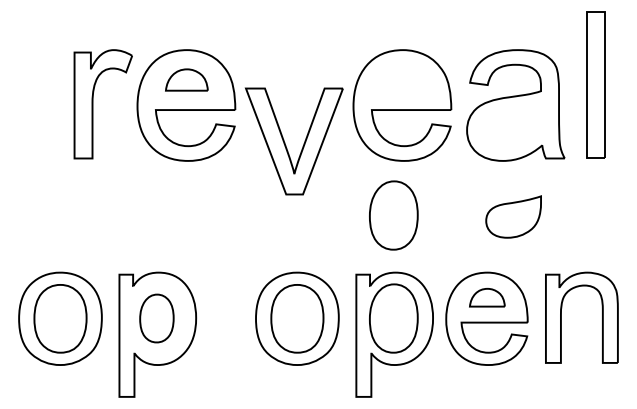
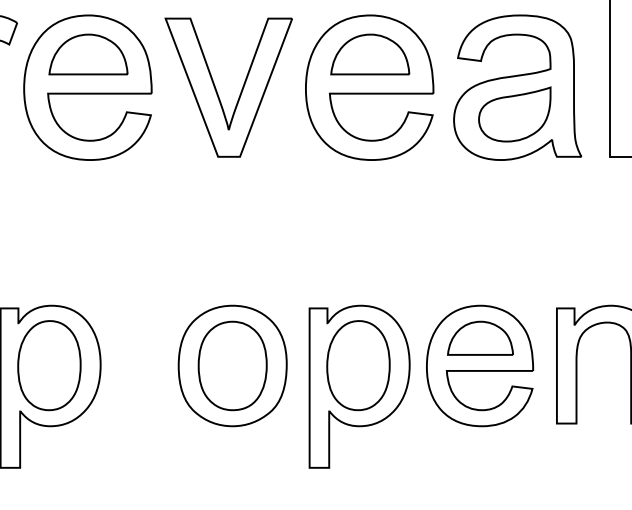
part: (186, 79) -> (88, 53), size x1.43
part: (402, 79) -> (369, 53), added
part: (285, 142) -> (217, 89), moved
part: (393, 215) -> (358, 231), removed
part: (513, 216) -> (514, 113), moved
part: (487, 297) -> (480, 338), size x1.43
part: (156, 318) -> (48, 365), size x1.43

